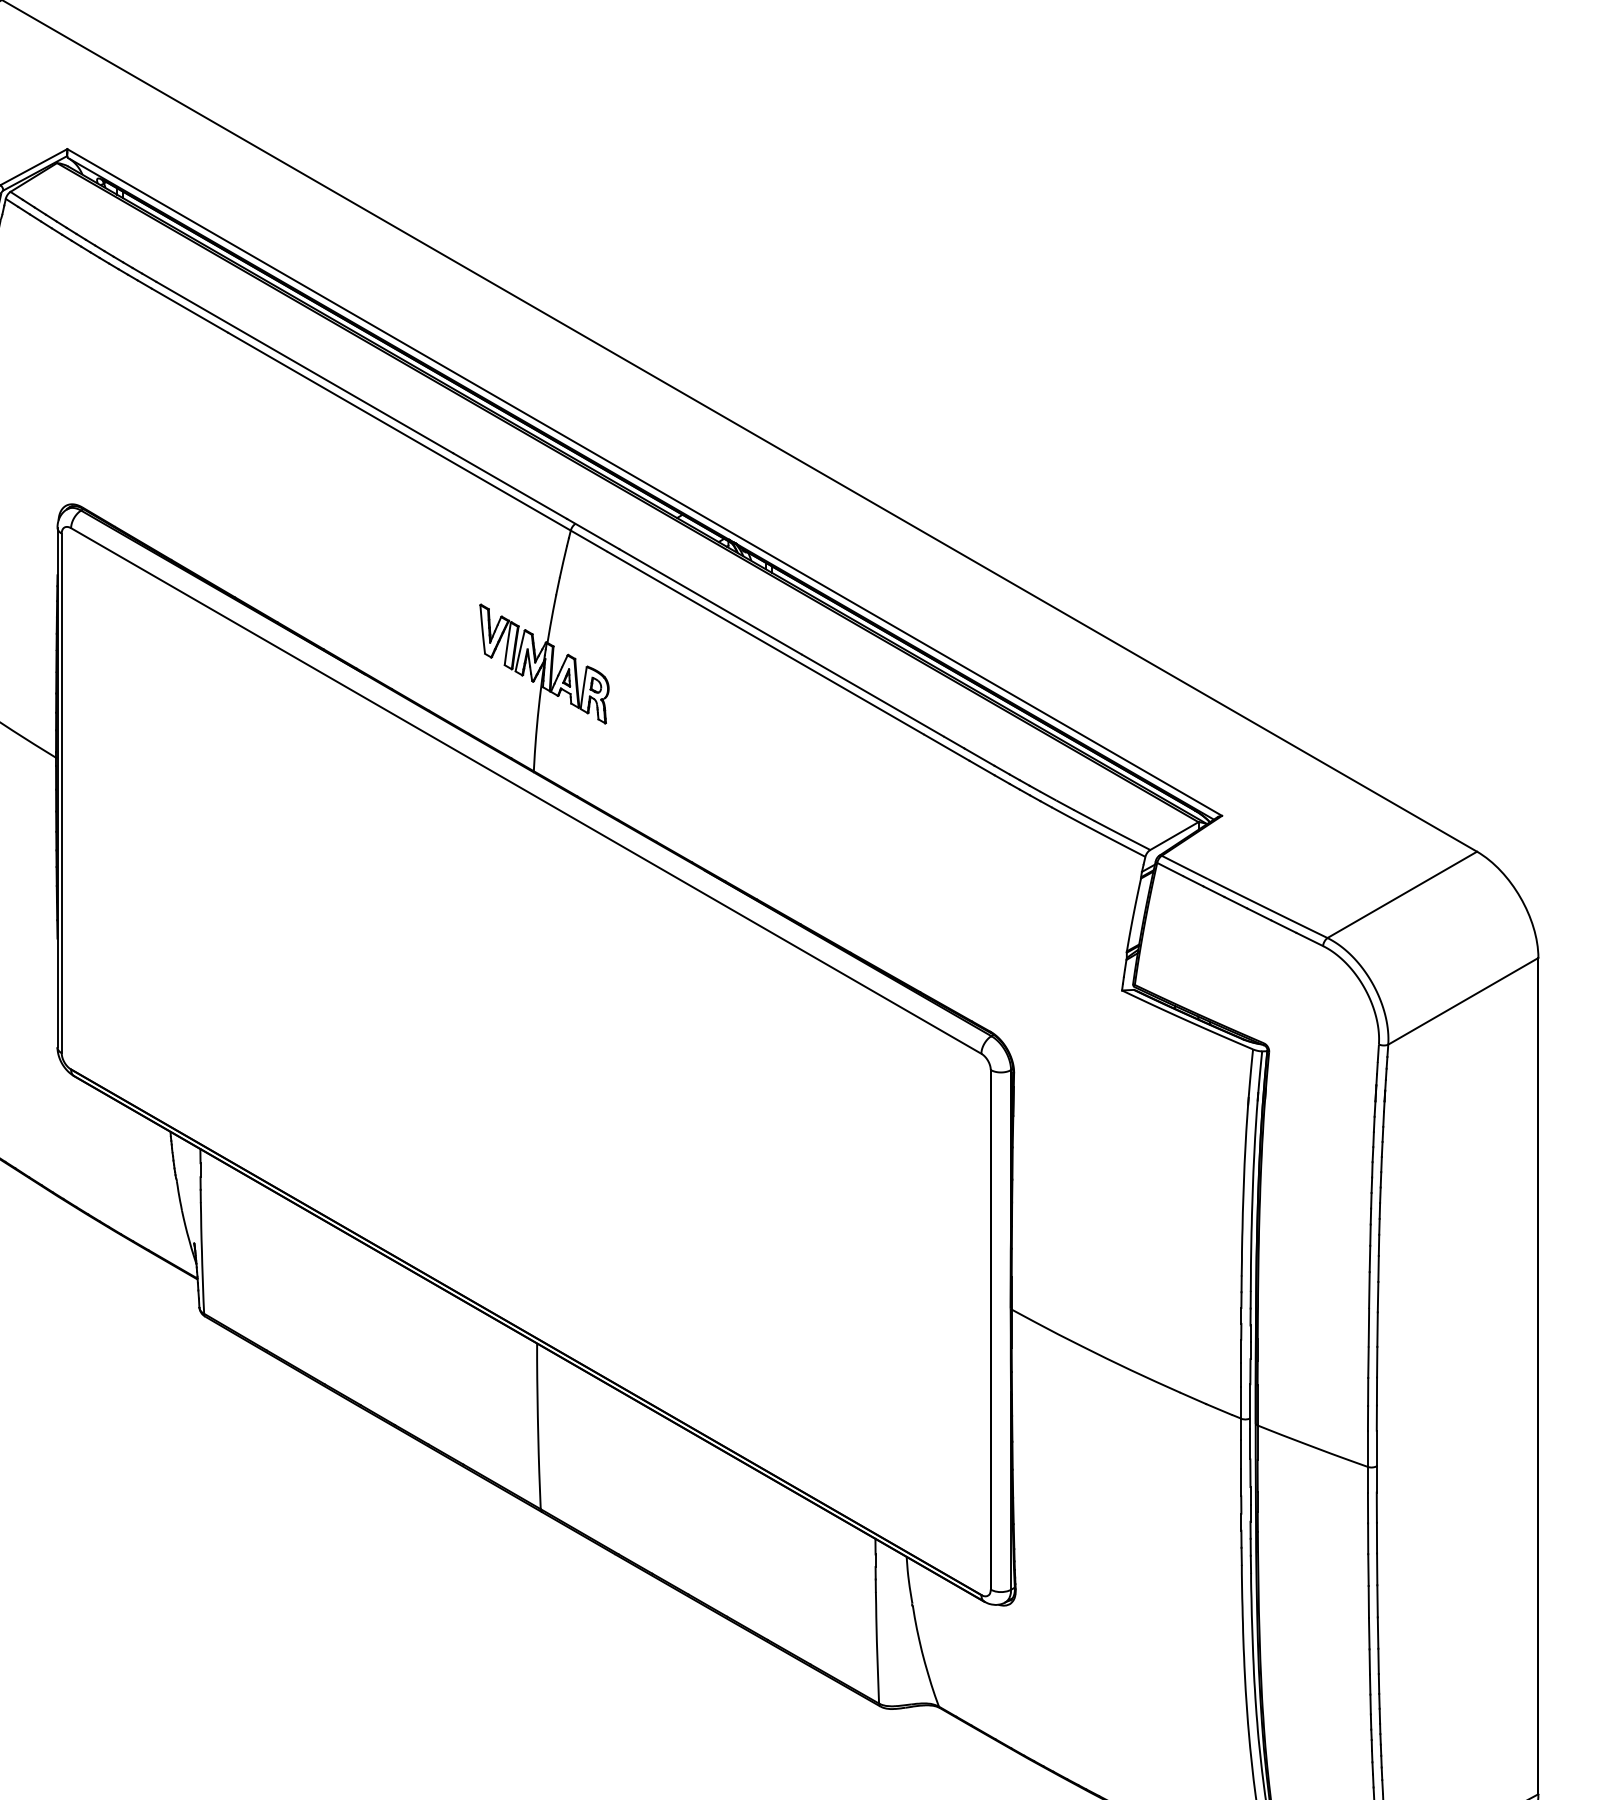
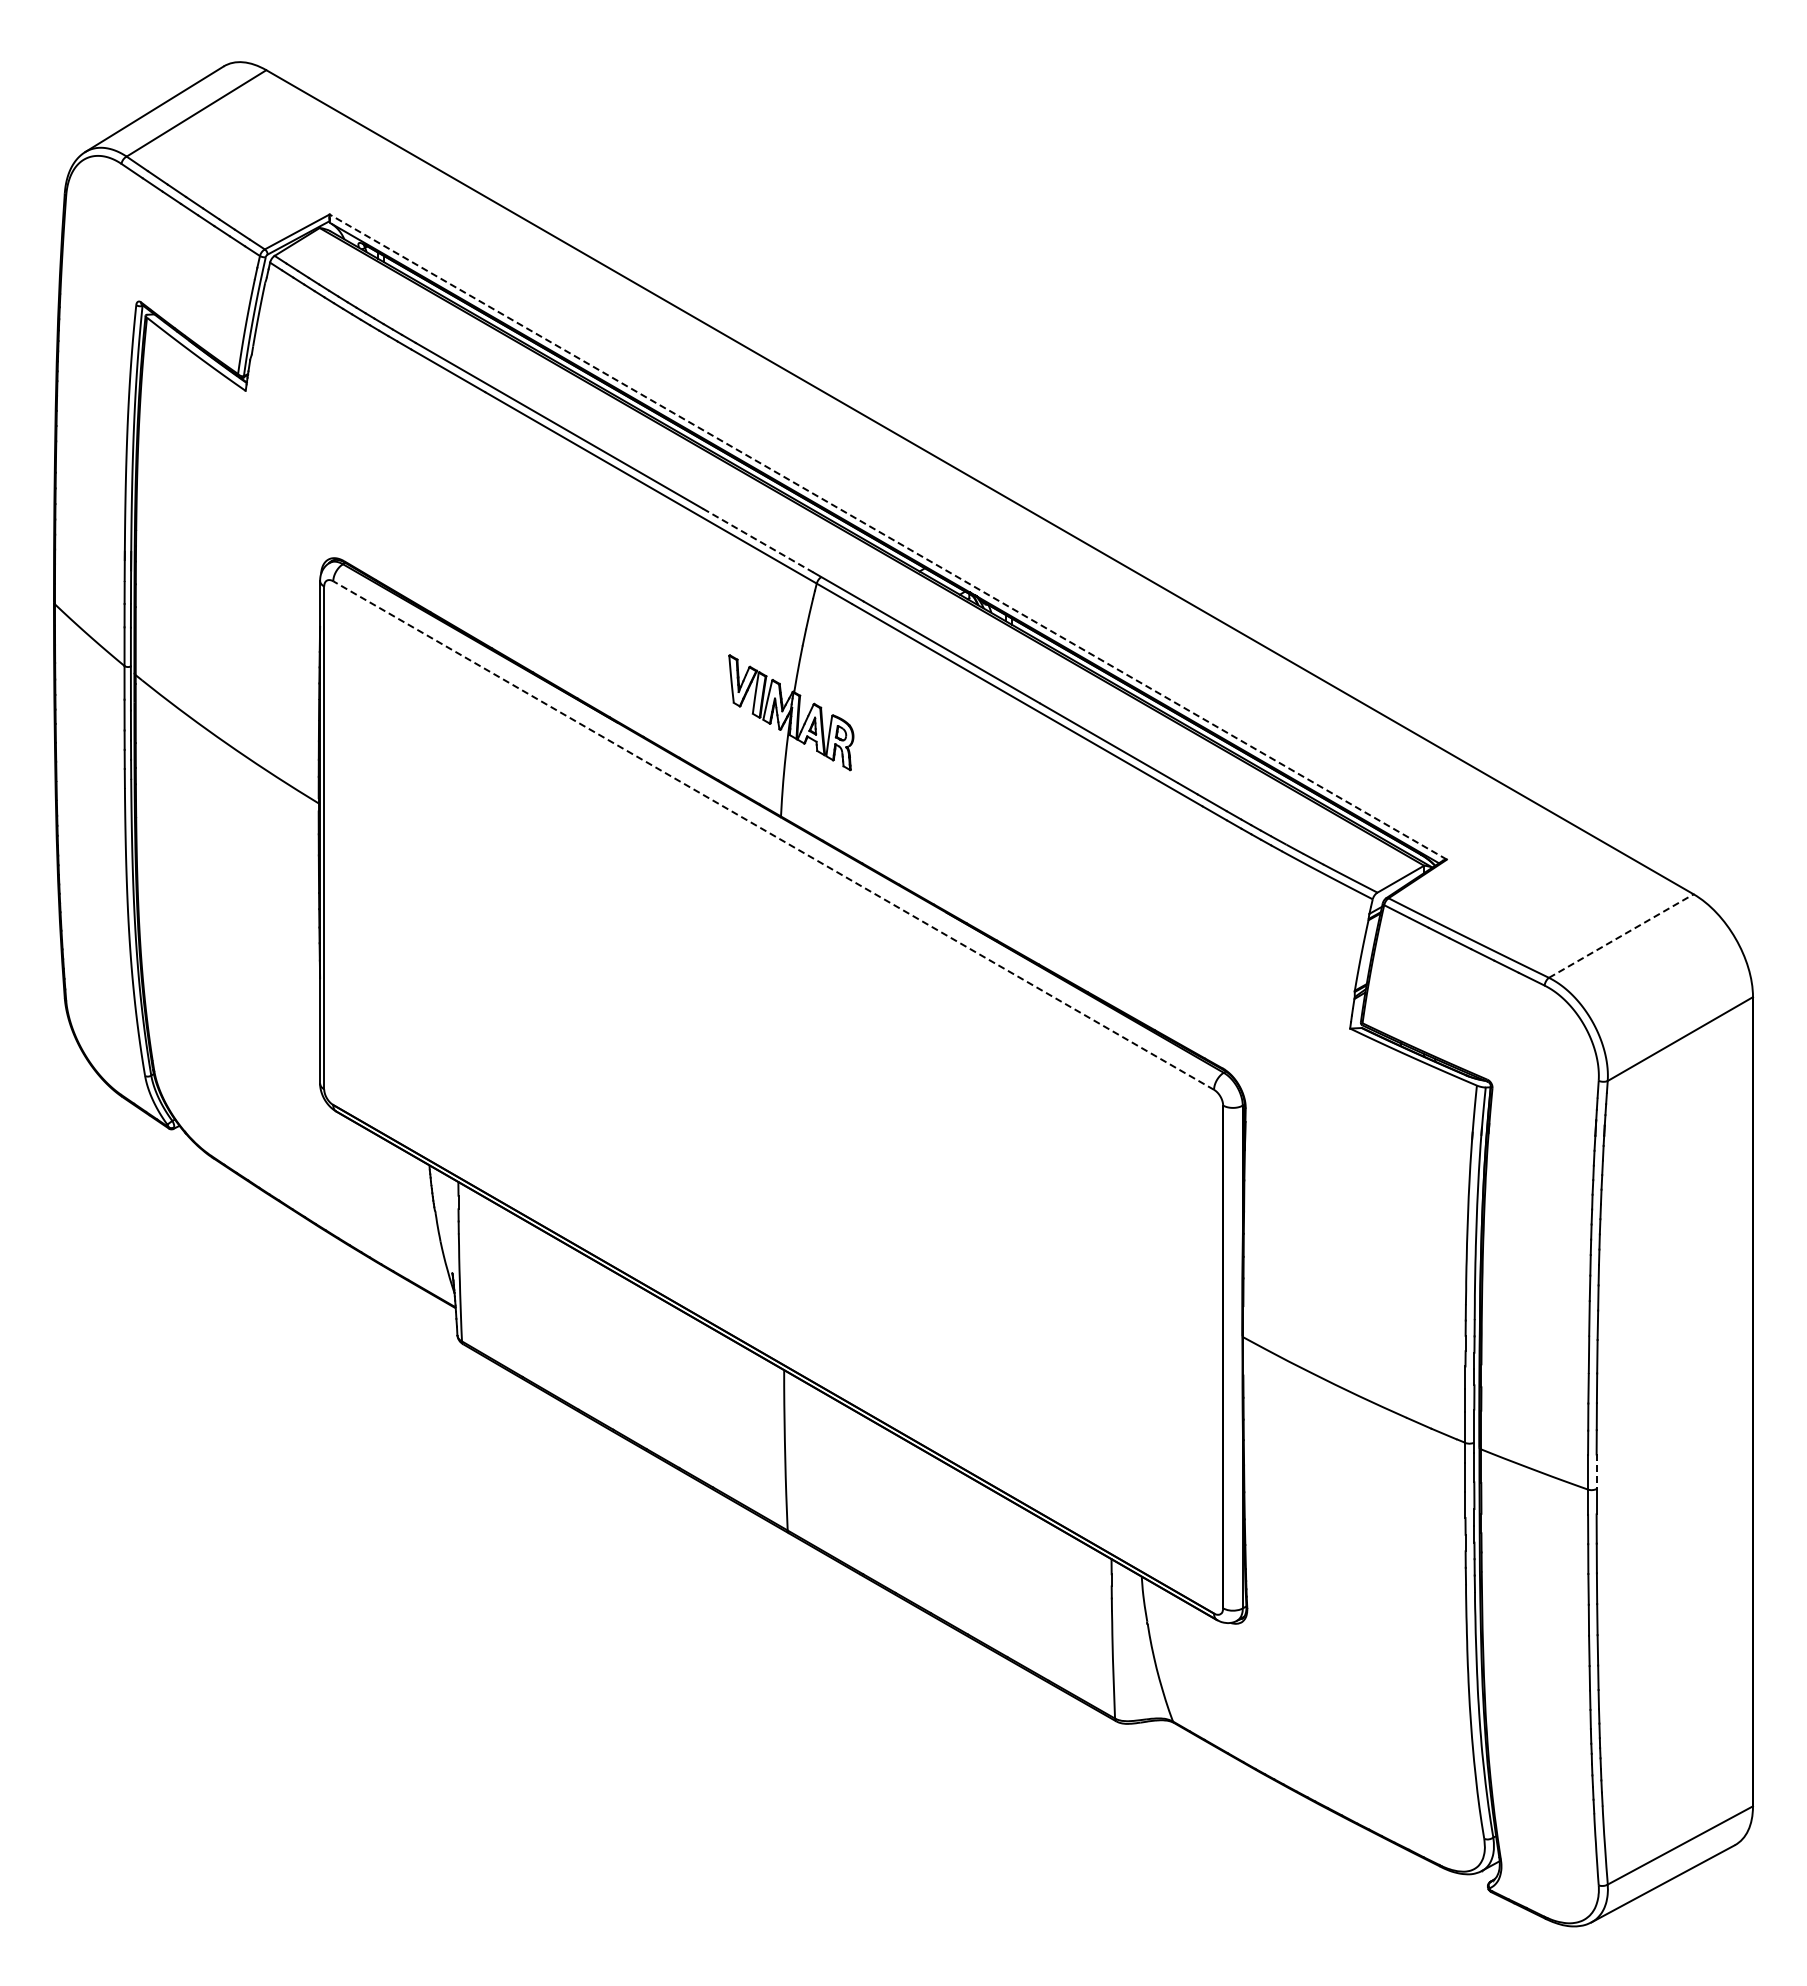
line: (643, 481) -> (887, 536), solid -> dashed
line: (510, 486) -> (758, 540), solid -> dashed
line: (526, 790) -> (773, 835), solid -> dashed
line: (1402, 895) -> (1621, 936), solid -> dashed
line: (1376, 1449) -> (1596, 1472), solid -> dashed

